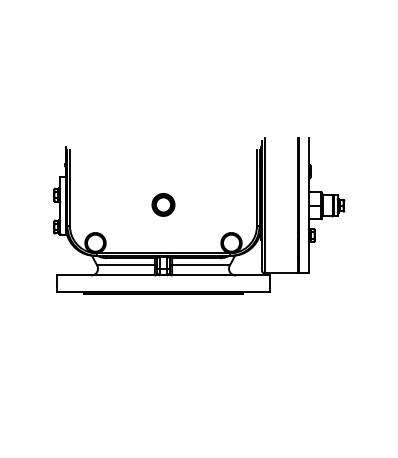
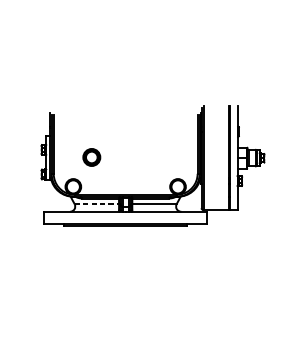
part: (163, 204) -> (91, 157), moved
line: (126, 265) -> (97, 204), solid -> dashed

